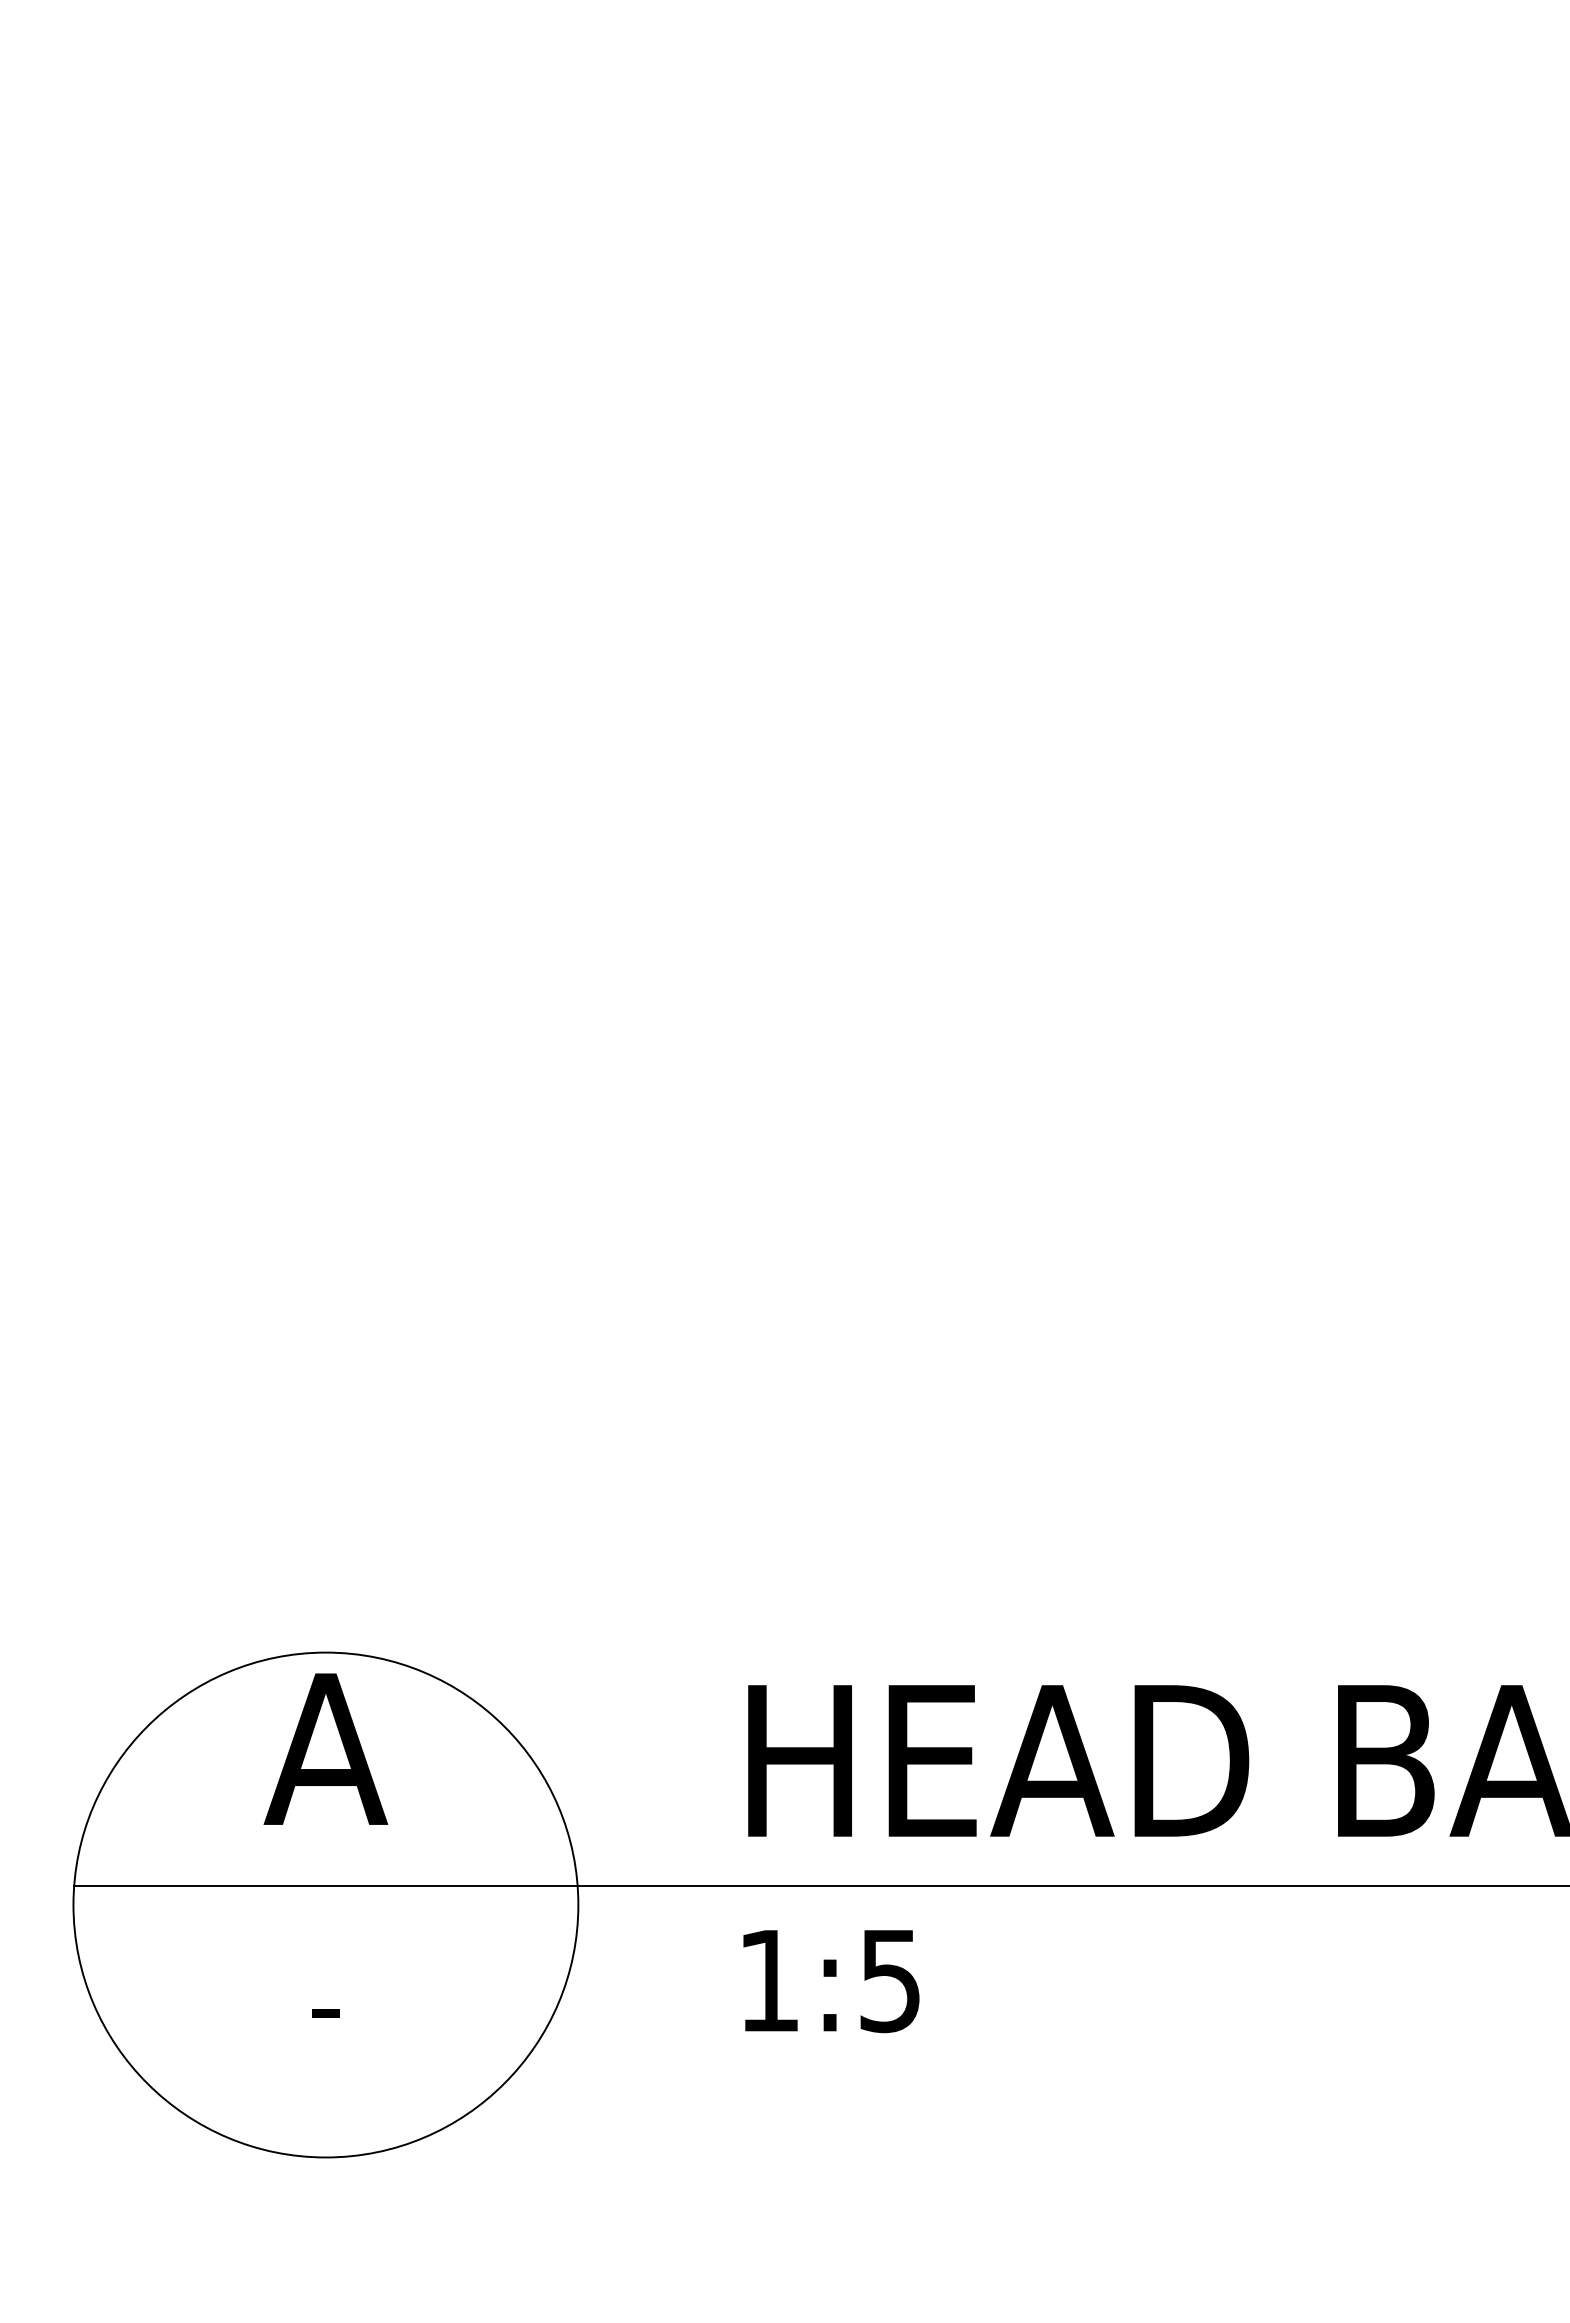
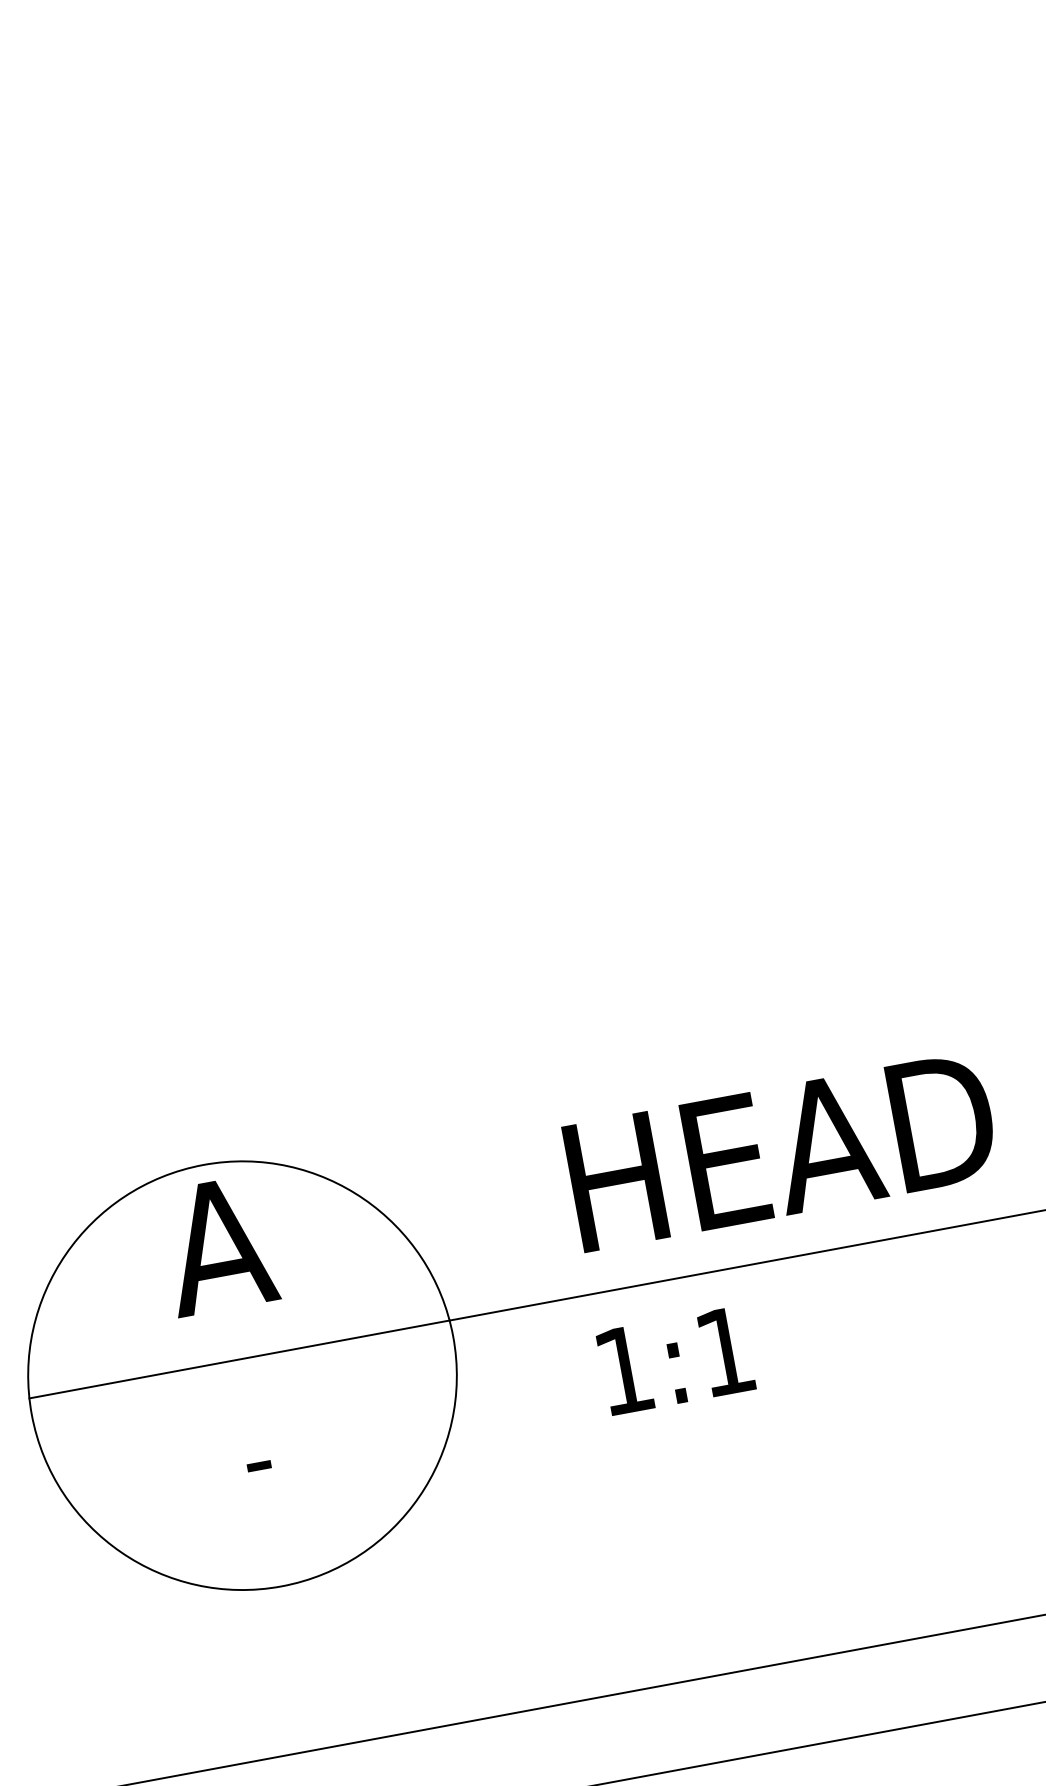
text: (889, 1981) -> (724, 1352), 1:5 -> 1:1

